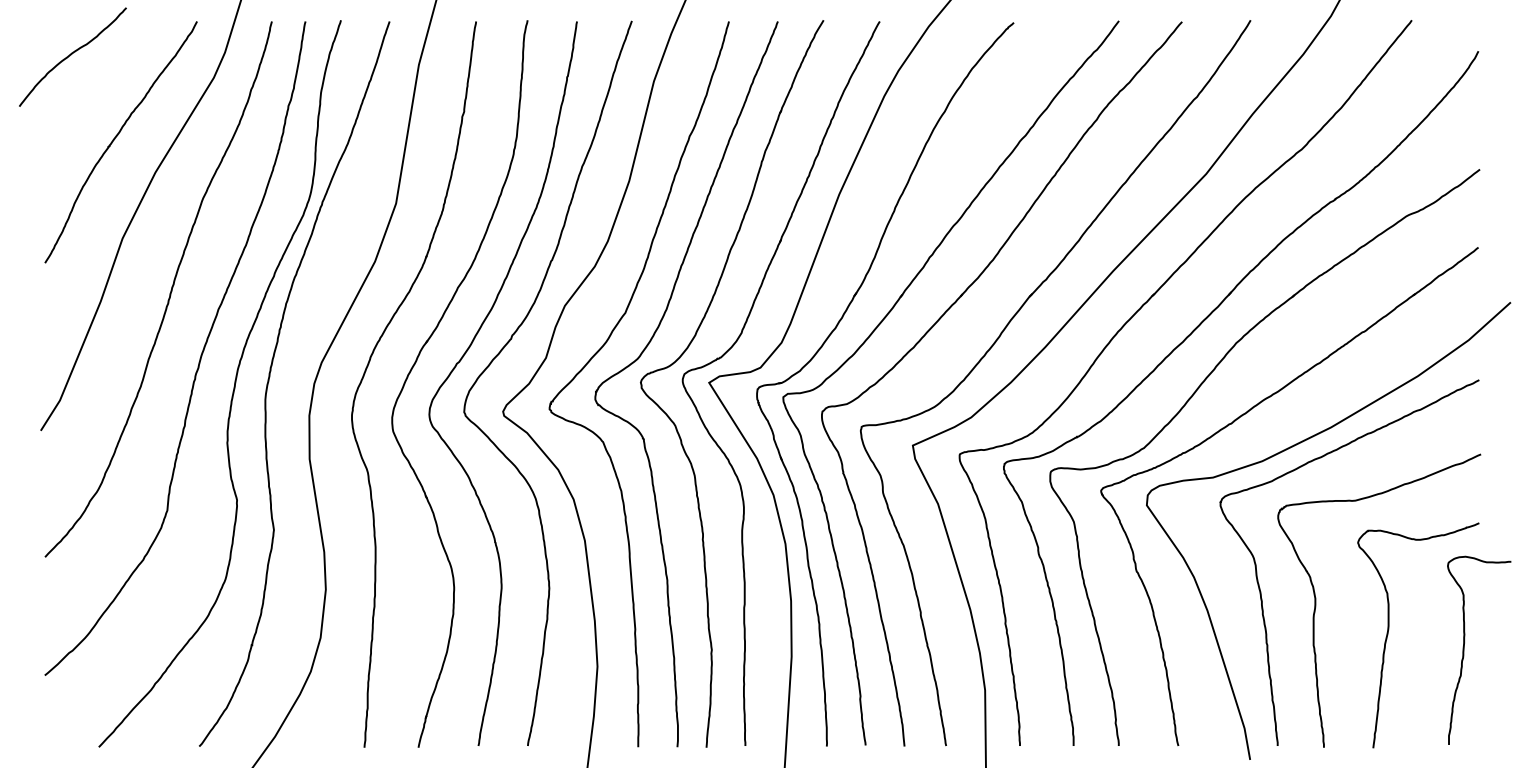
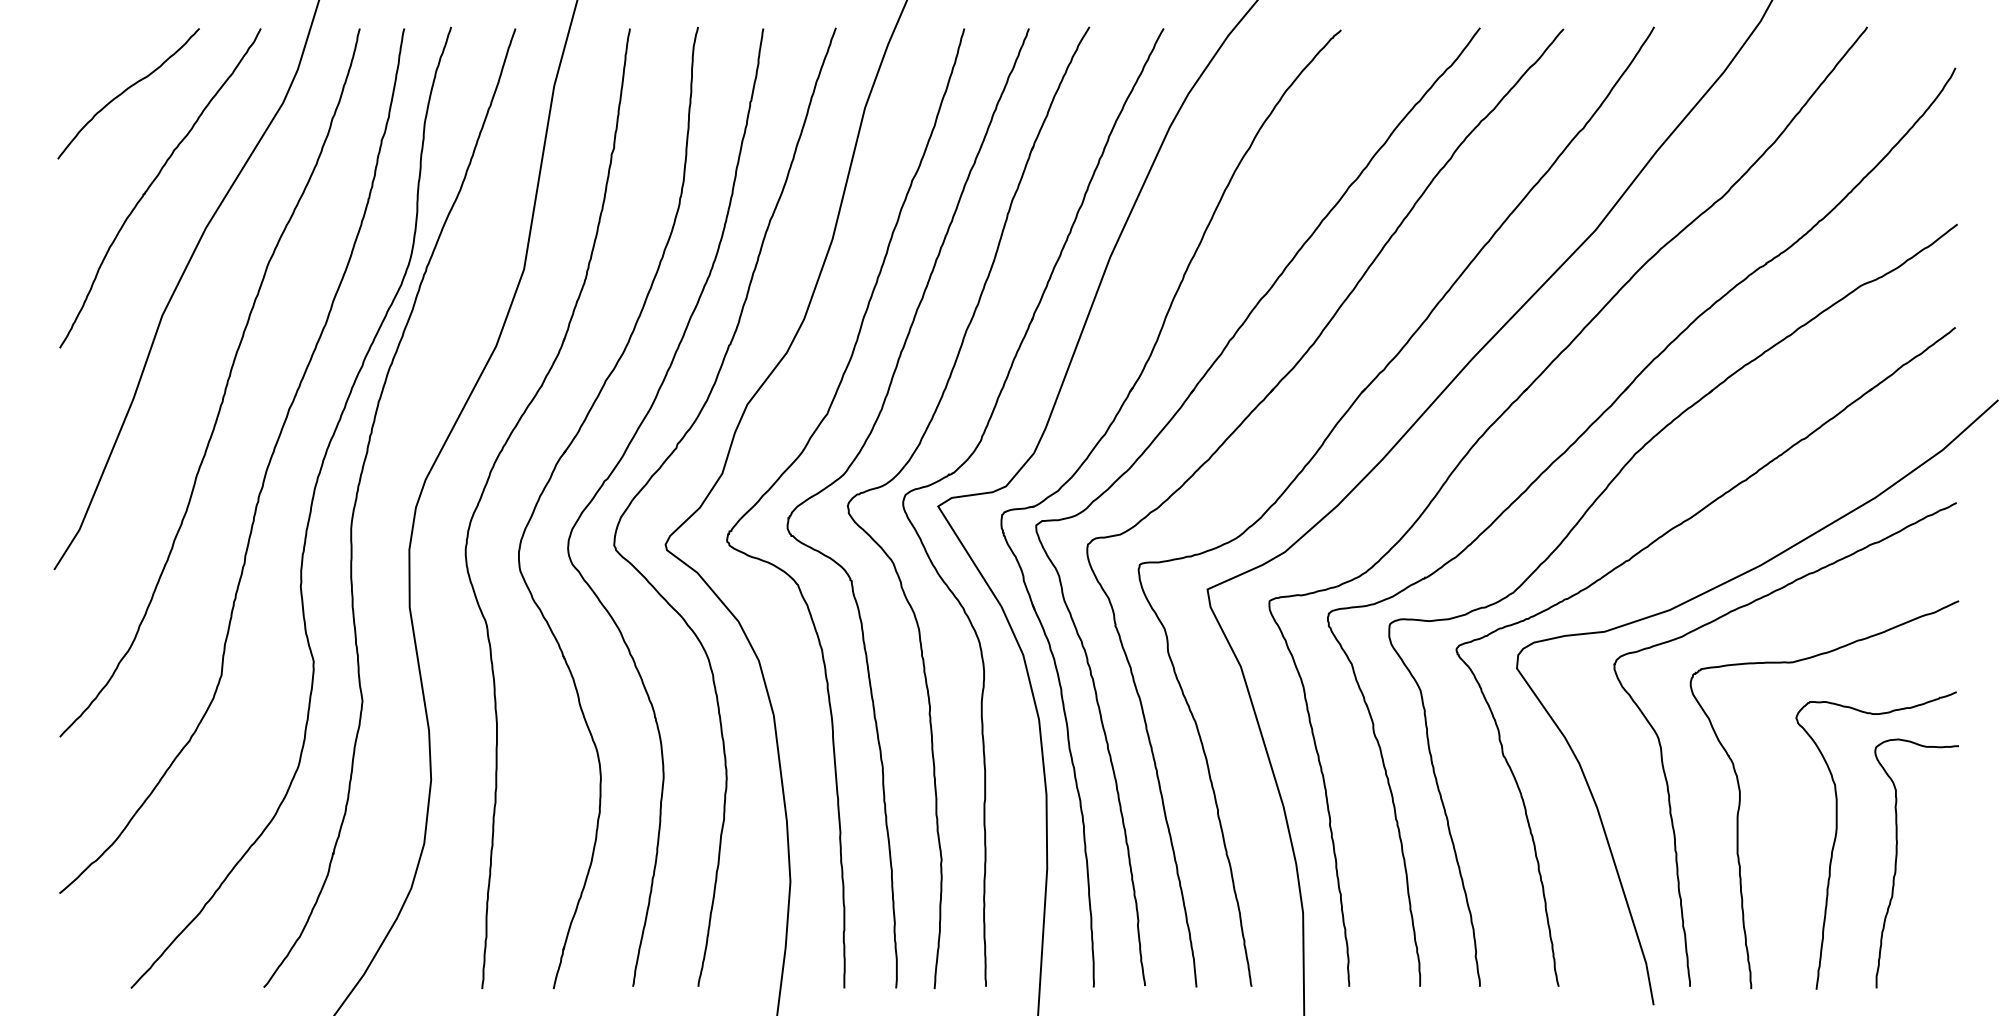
curve: (72, 54) -> (127, 90), moved
curve: (1464, 646) -> (1897, 858), moved

